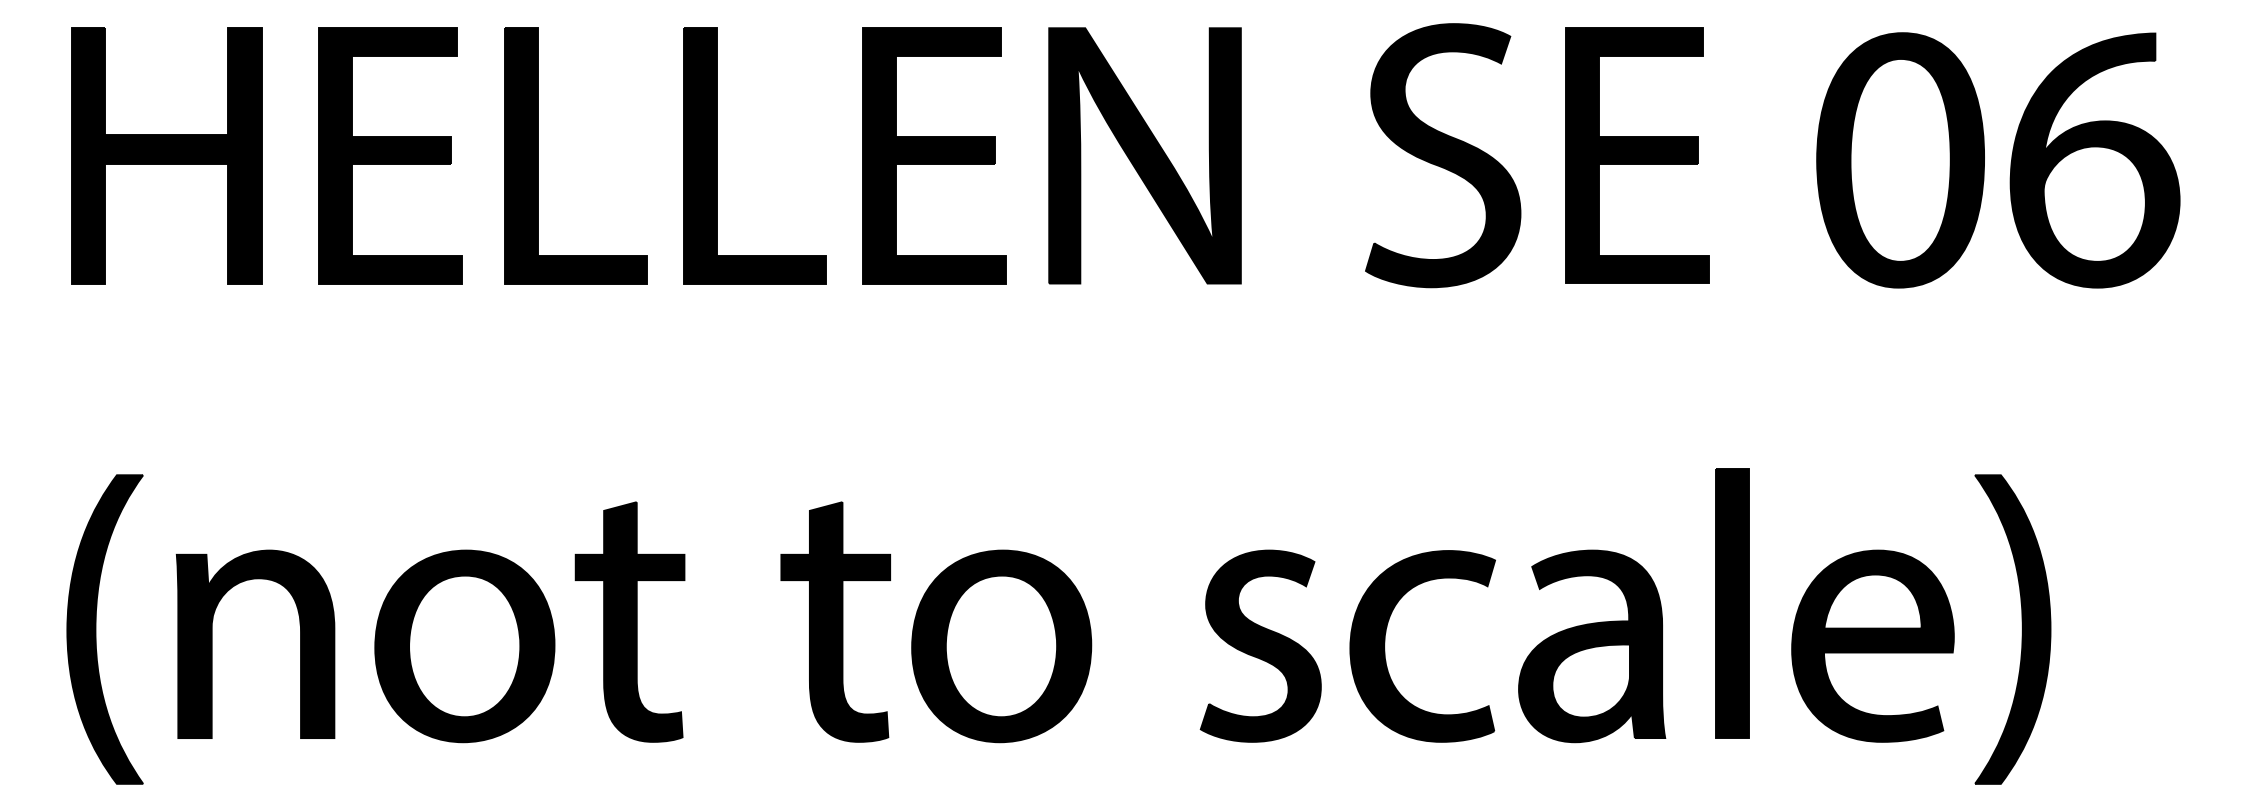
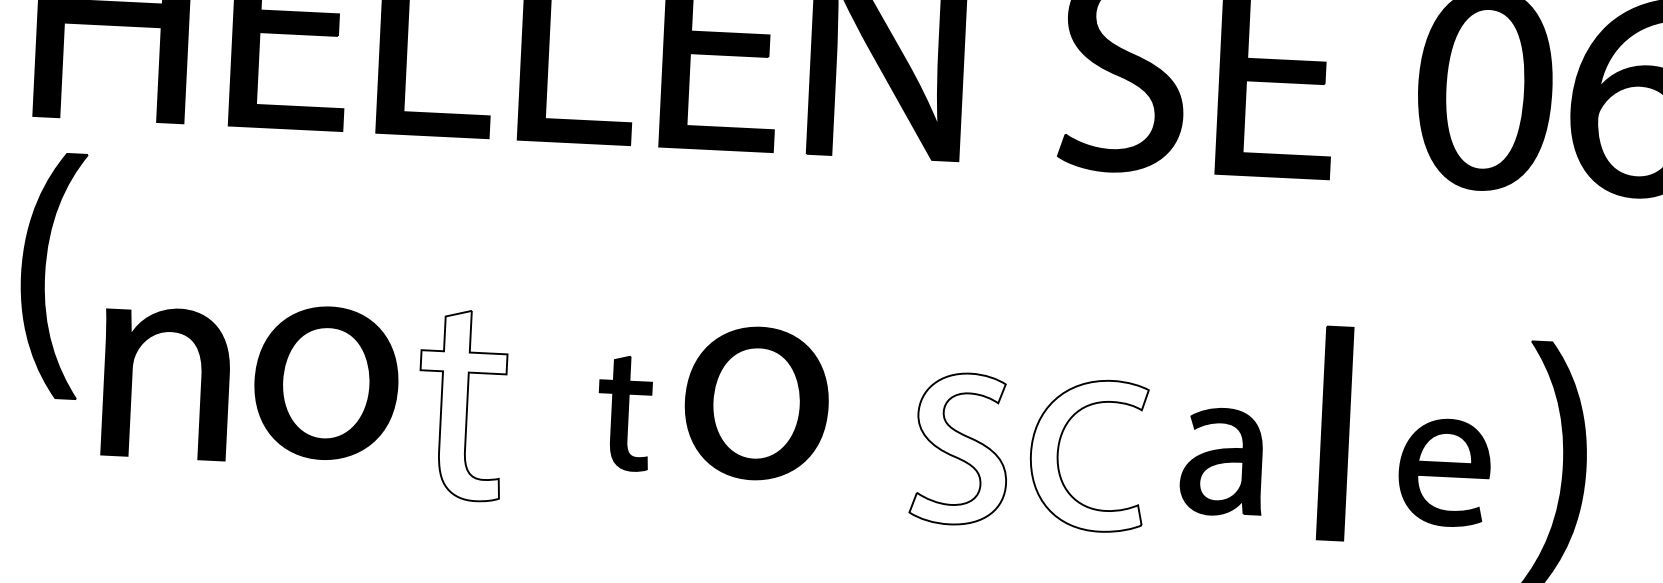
fill: (629, 621) -> (461, 405), removed
part: (835, 621) -> (624, 412), size x0.6
part: (96, 629) -> (45, 275), moved
part: (212, 643) -> (131, 380), moved
fill: (1260, 645) -> (959, 448), removed
part: (1872, 645) -> (1444, 472), size x0.7
part: (464, 646) -> (326, 383), moved
part: (1001, 646) -> (756, 403), moved
fill: (1422, 646) -> (1088, 455), removed
part: (1592, 646) -> (1222, 462), size x0.7

